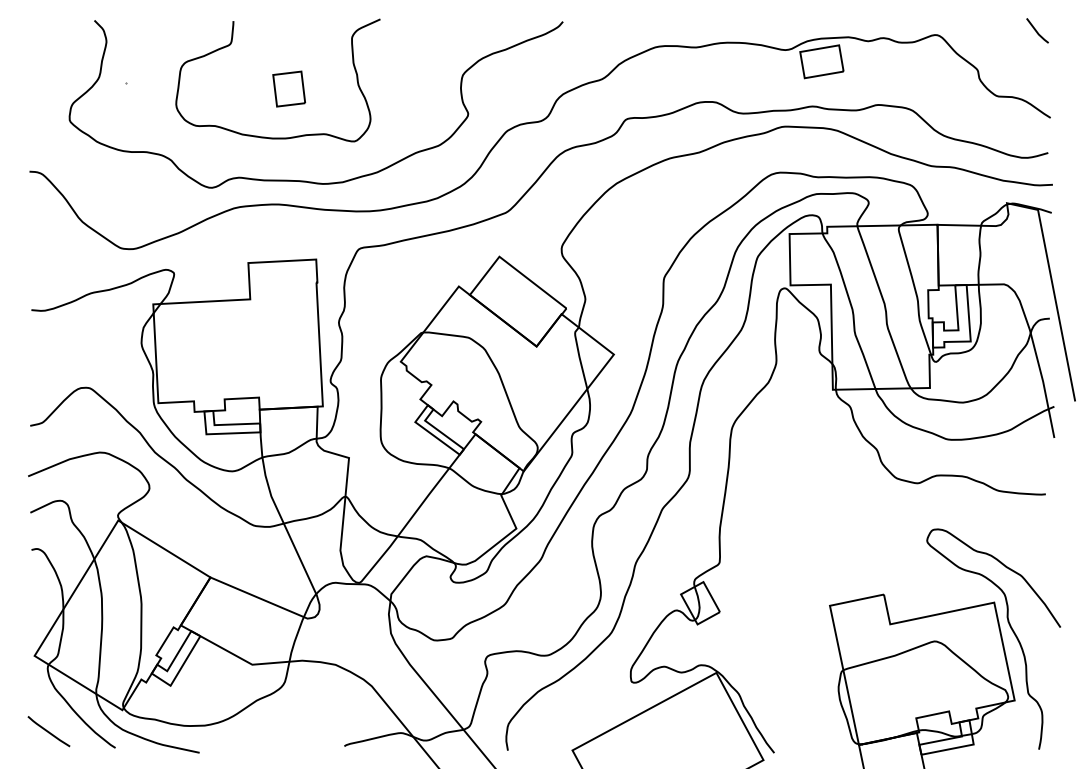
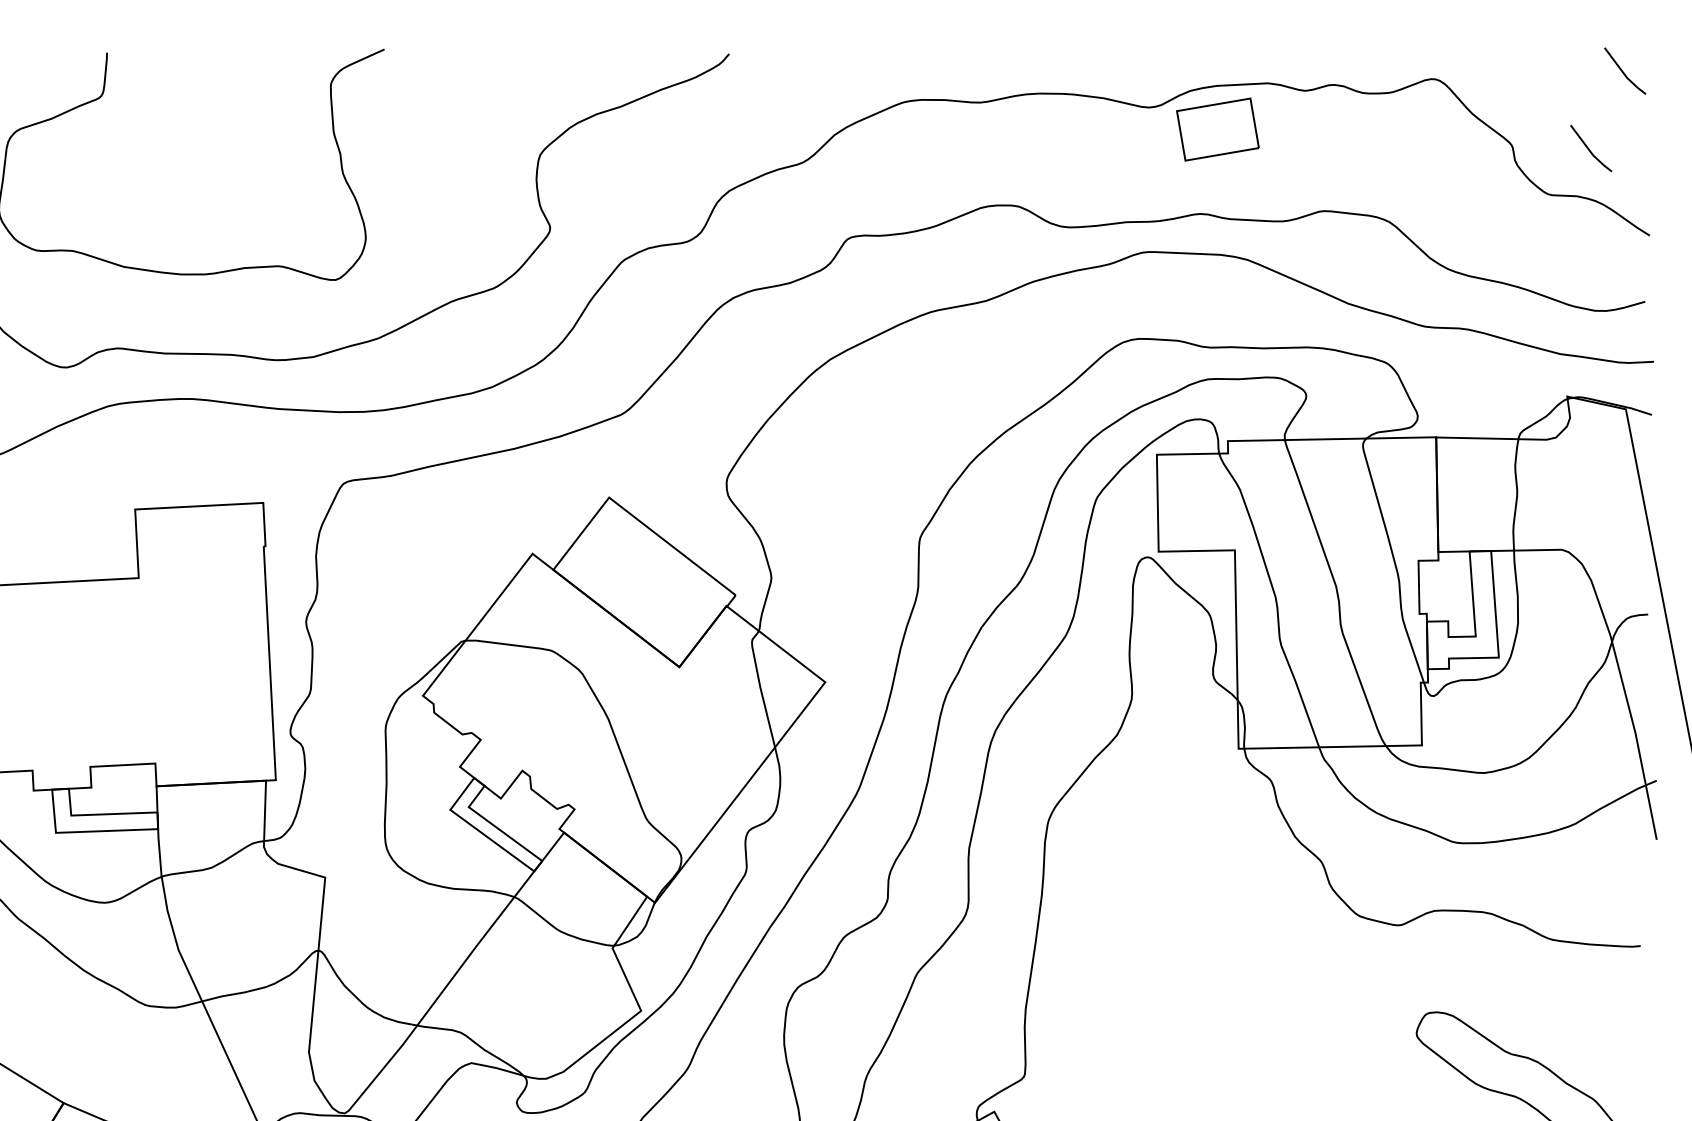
line: (1018, 71) -> (1589, 147), added
part: (289, 88) -> (212, 180), removed

